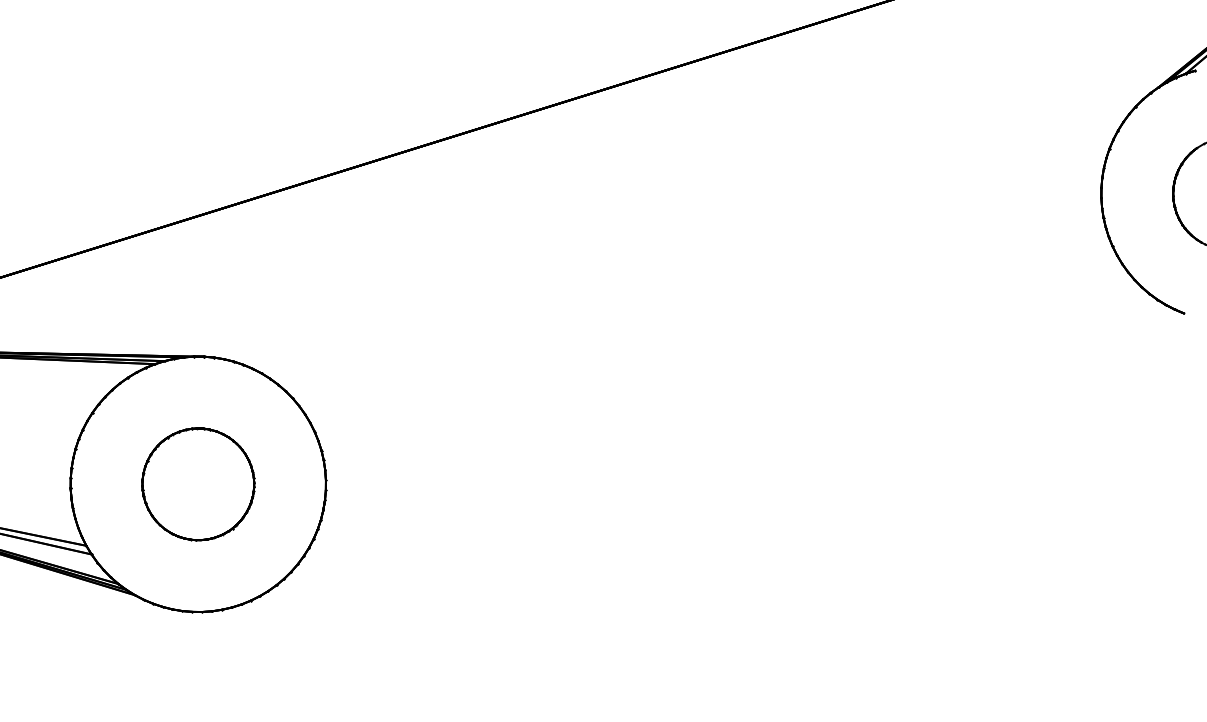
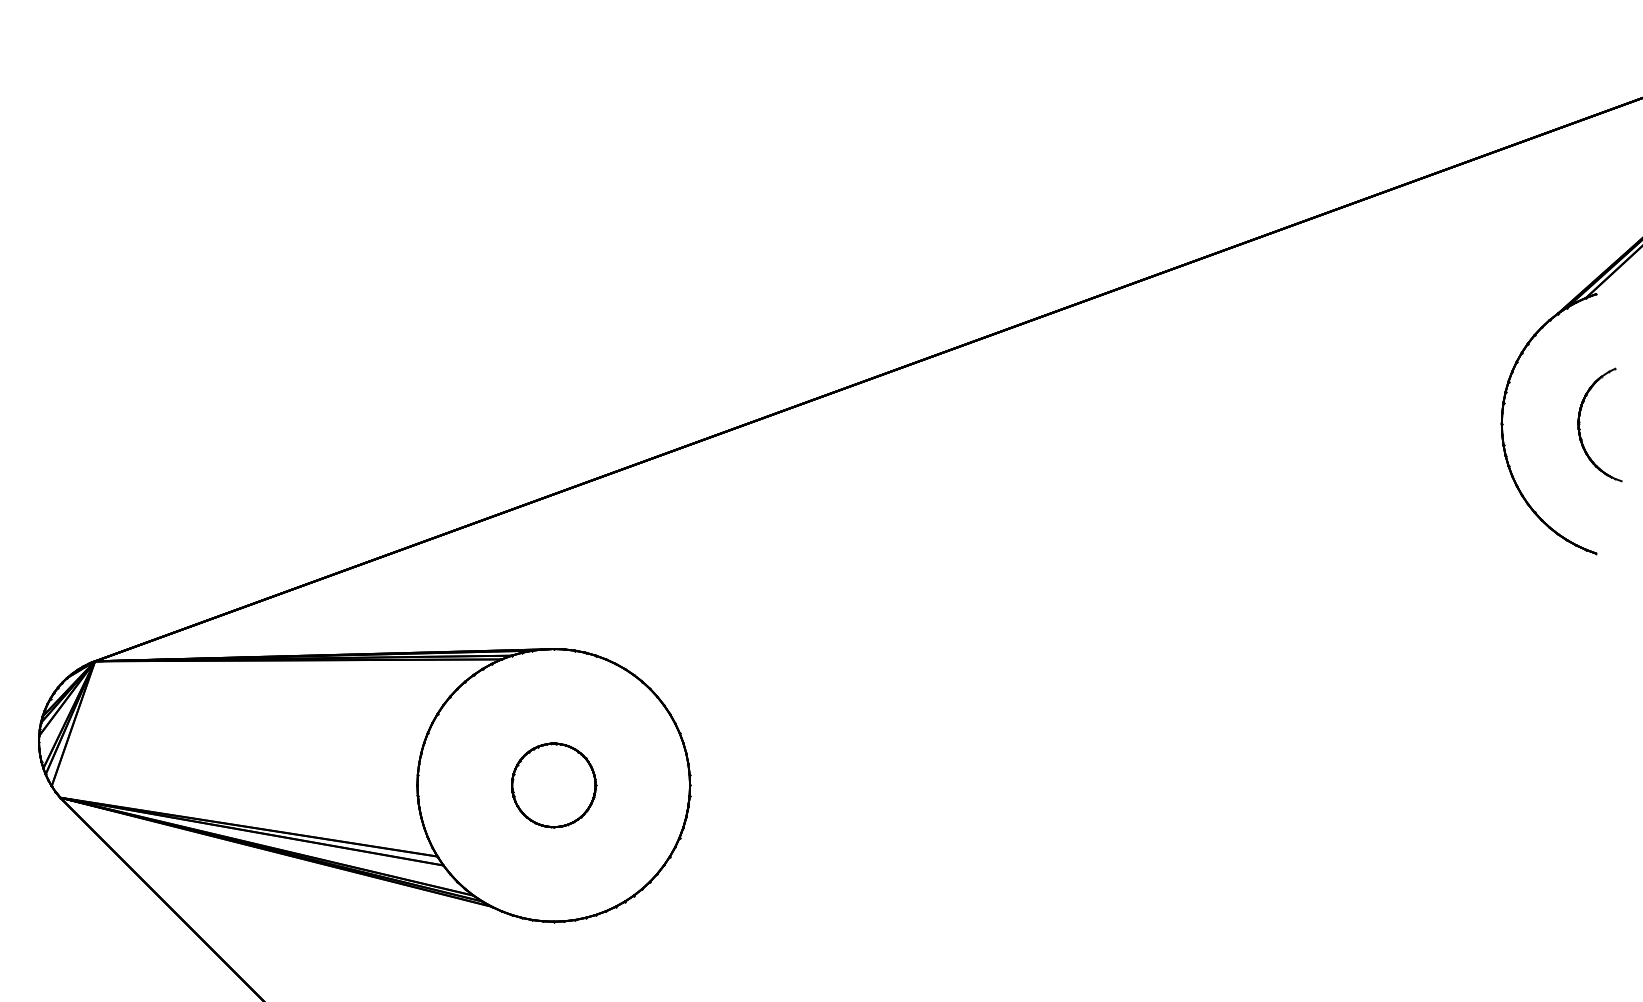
part: (198, 484) -> (553, 785), size x0.7

